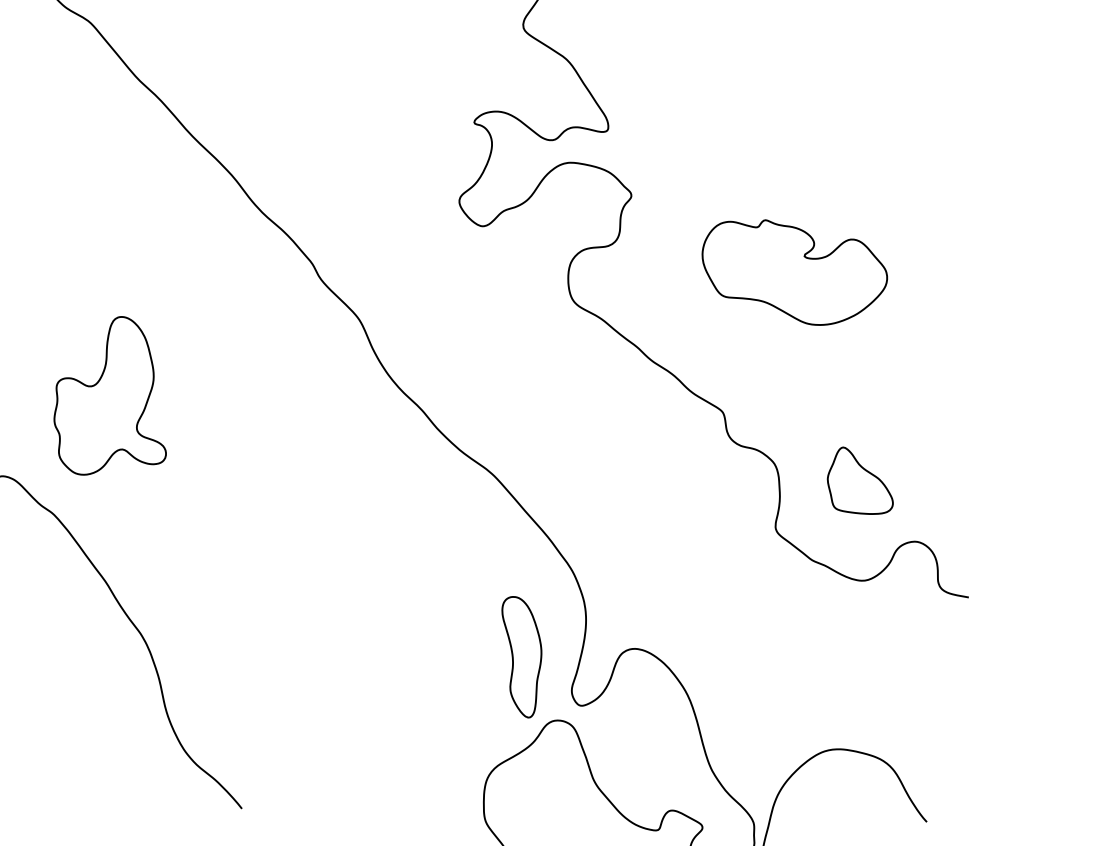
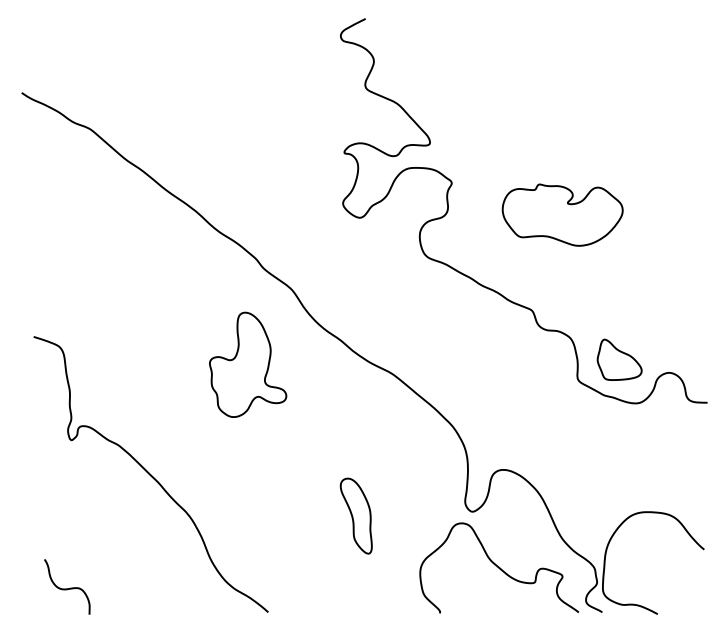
part: (115, 397) -> (248, 364), moved
part: (861, 481) -> (619, 359), moved
part: (517, 655) -> (355, 515), moved

